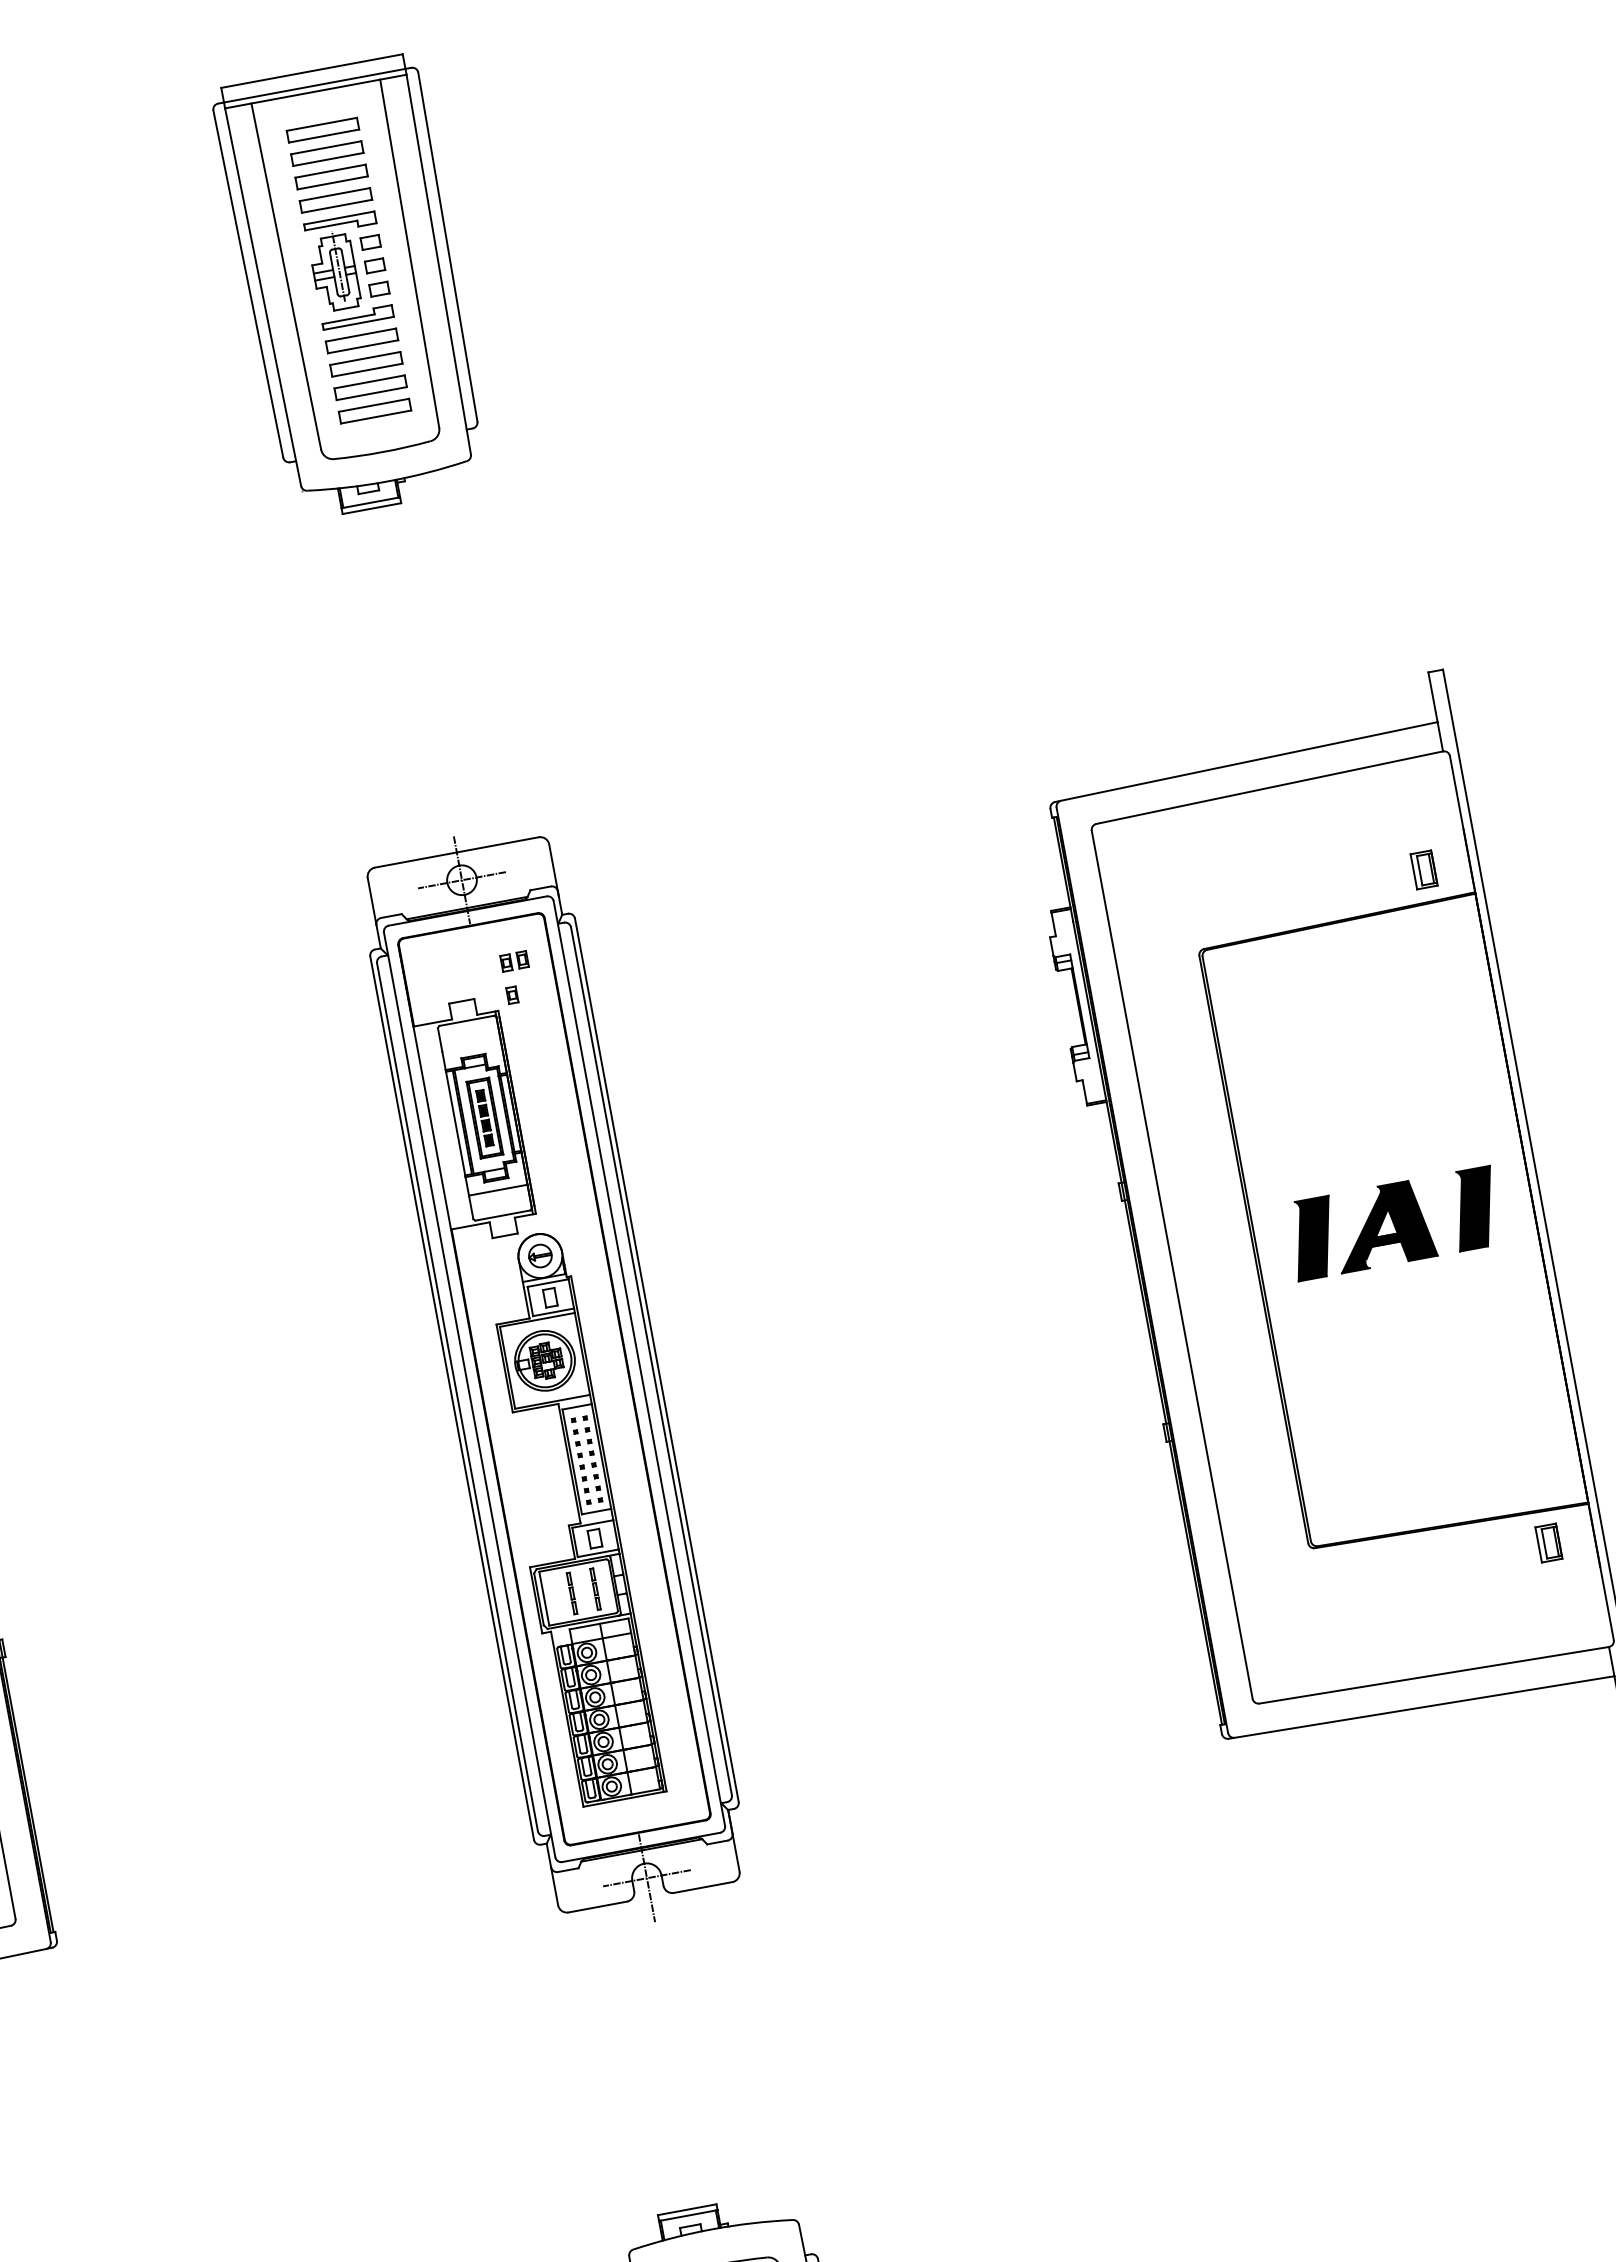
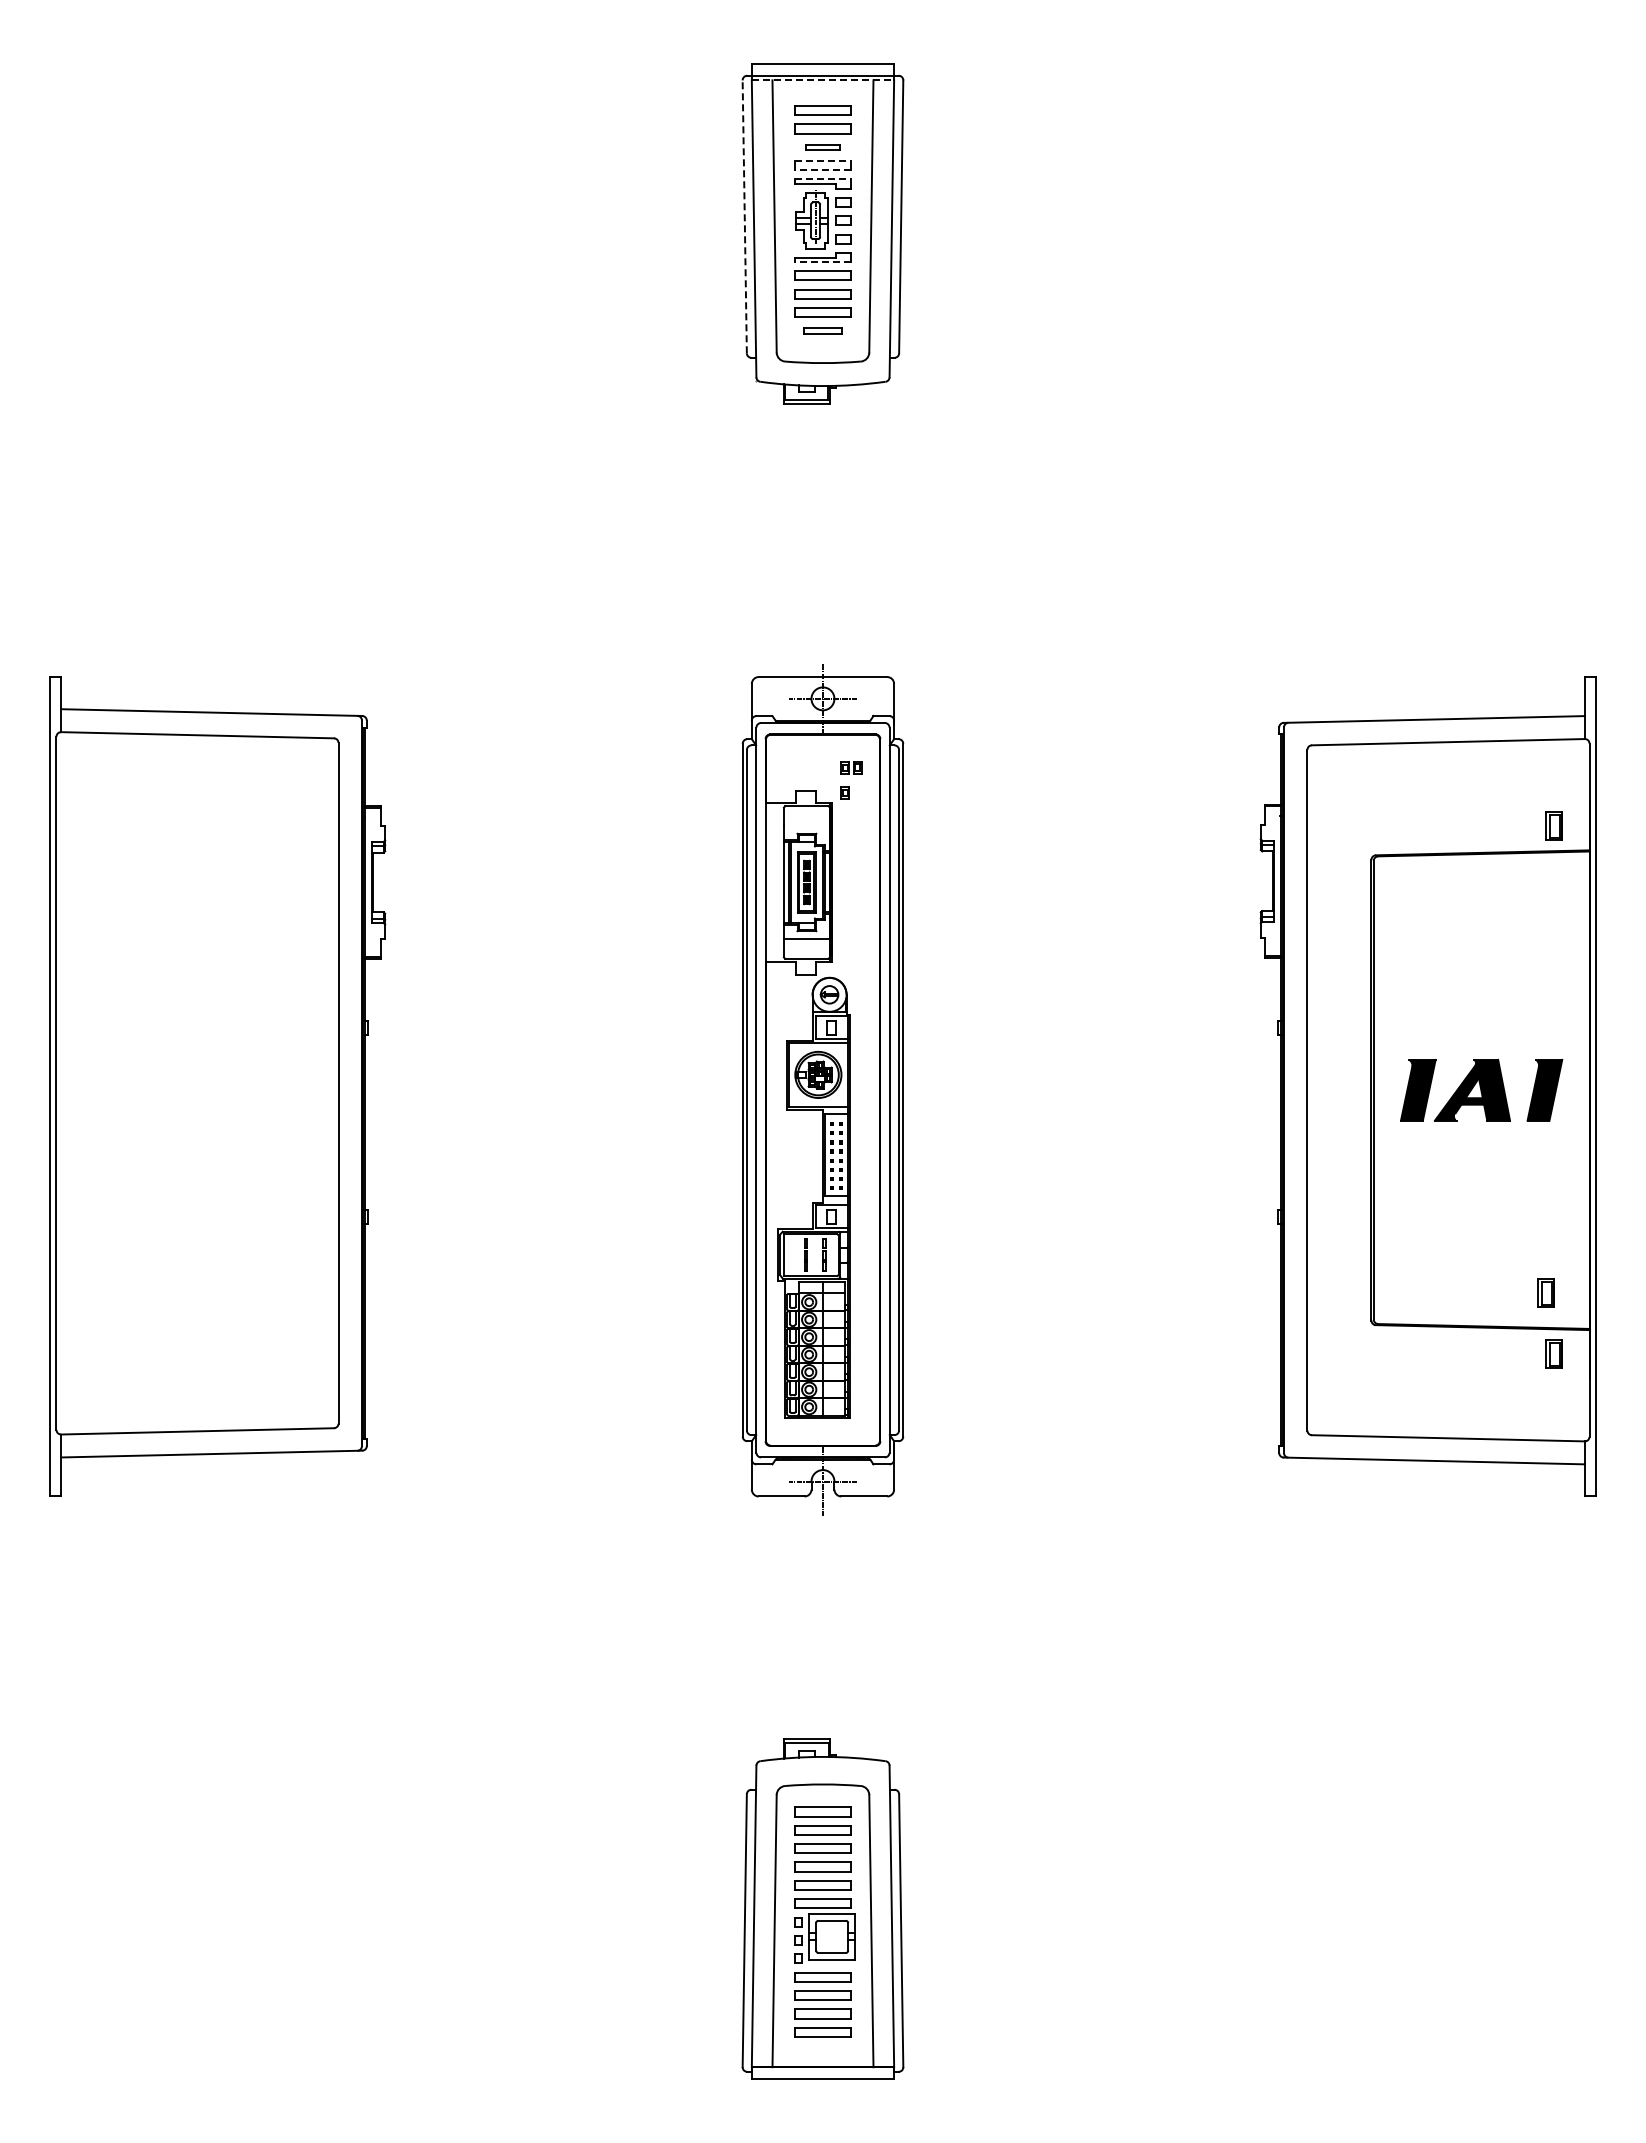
line: (316, 91) -> (823, 80), solid -> dashed
part: (331, 177) -> (822, 147), size x0.6
line: (334, 195) -> (822, 161), solid -> dashed
line: (336, 206) -> (822, 170), solid -> dashed
line: (338, 218) -> (822, 179), solid -> dashed
line: (247, 283) -> (744, 216), solid -> dashed
line: (358, 323) -> (822, 262), solid -> dashed
part: (374, 410) -> (822, 330), size x0.7
part: (1523, 1466) -> (1545, 1292), added

